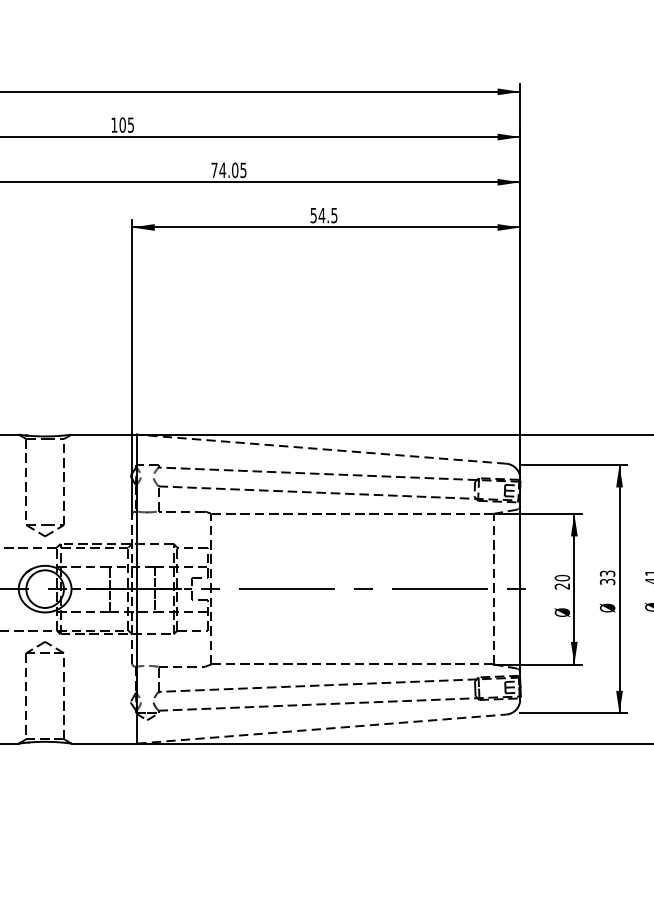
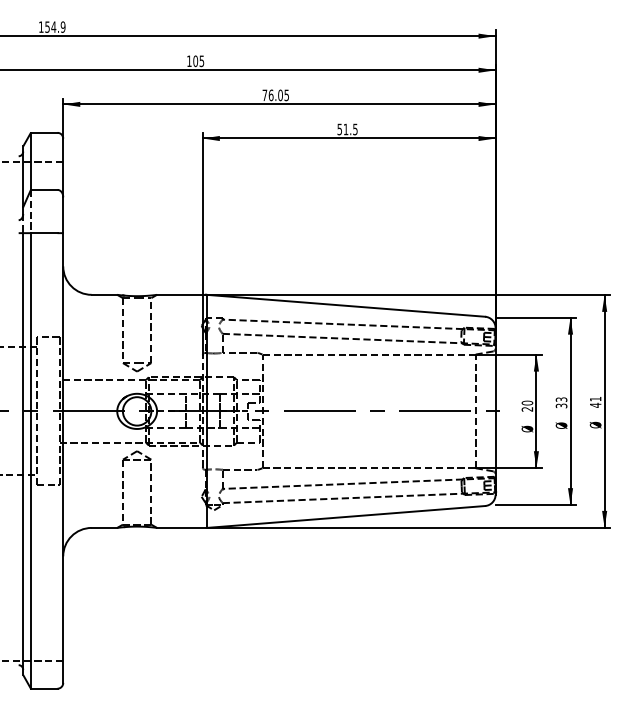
text: (221, 170) -> (270, 95), 74.05 -> 76.05
text: (321, 215) -> (345, 129), 54.5 -> 51.5
line: (319, 448) -> (344, 305), dashed -> solid
line: (321, 728) -> (345, 516), dashed -> solid

